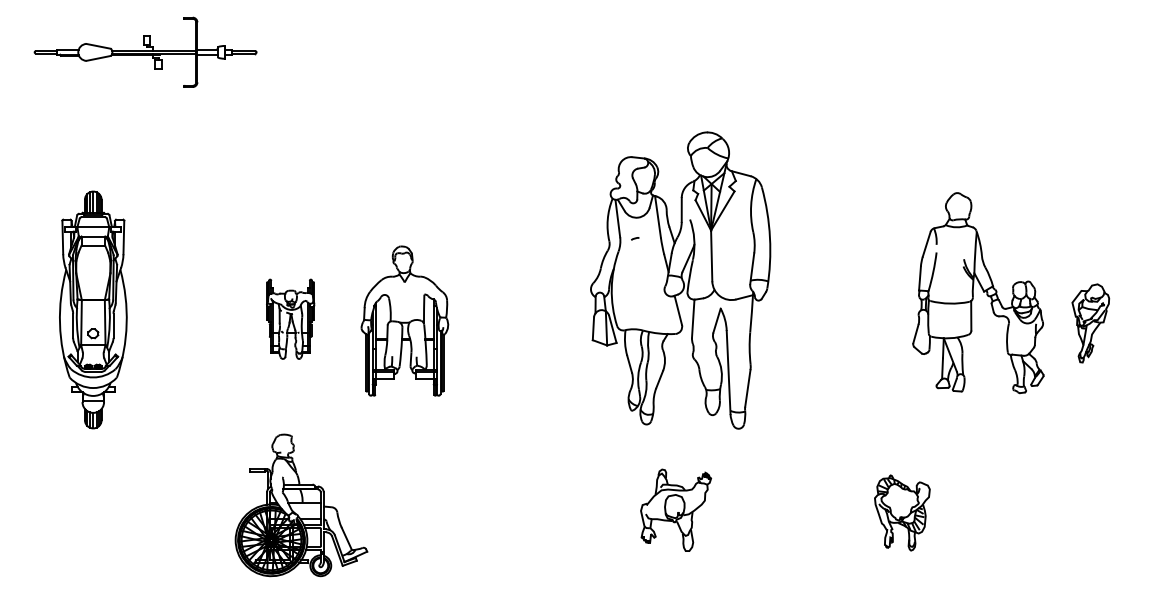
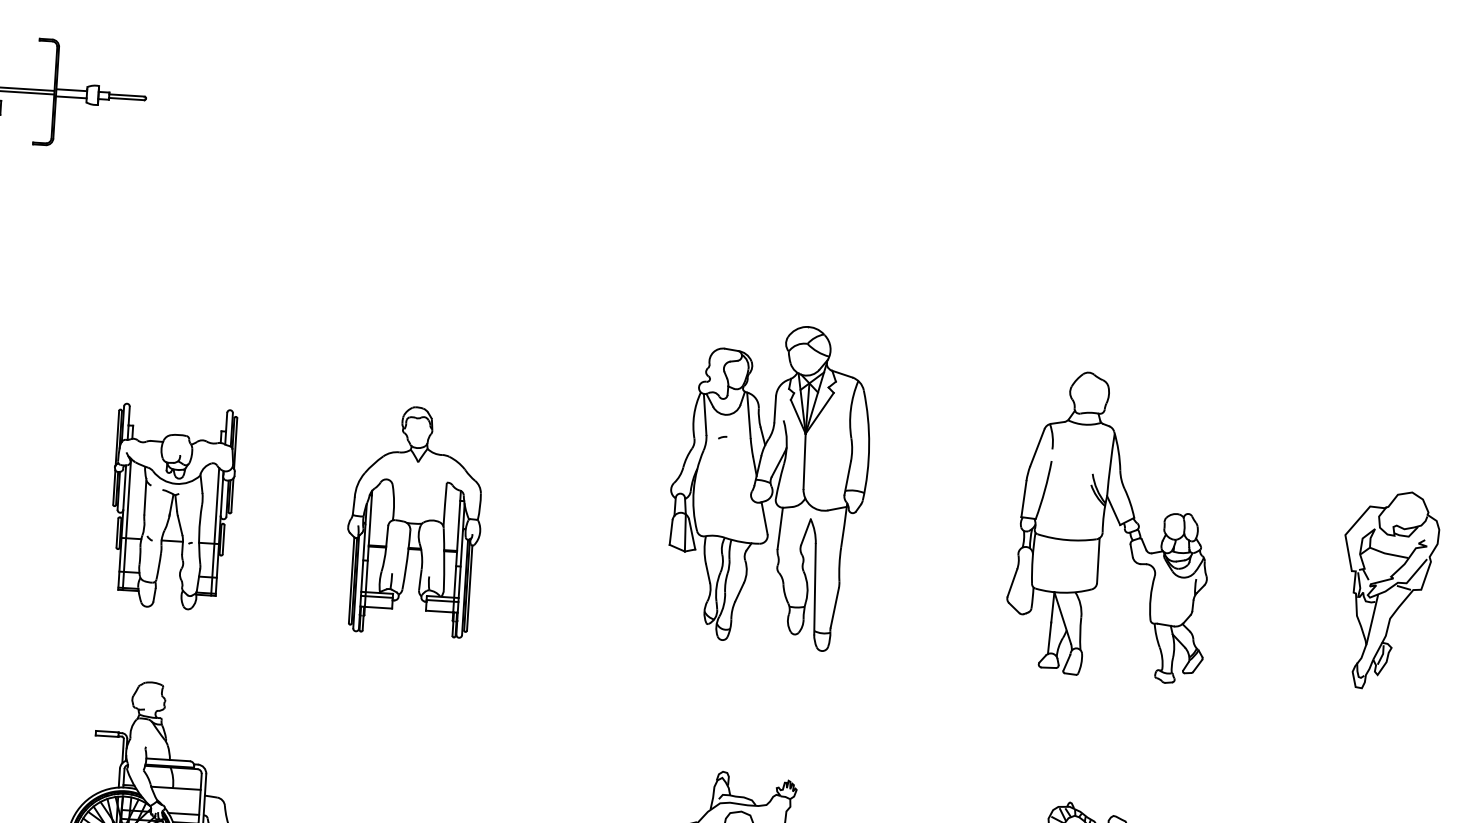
part: (680, 280) -> (769, 485), size x0.71
part: (978, 293) -> (1111, 527), moved
part: (290, 319) -> (172, 507), size x1.67
part: (404, 320) -> (414, 520), moved
part: (1090, 323) -> (1388, 590), size x1.67

